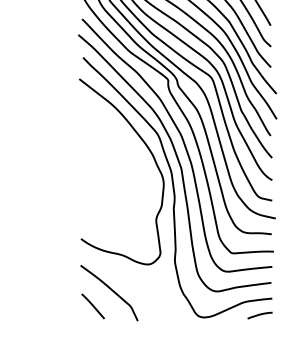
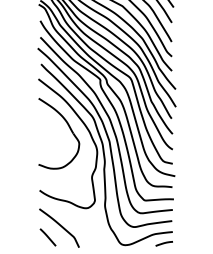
part: (123, 149) -> (69, 128), added

